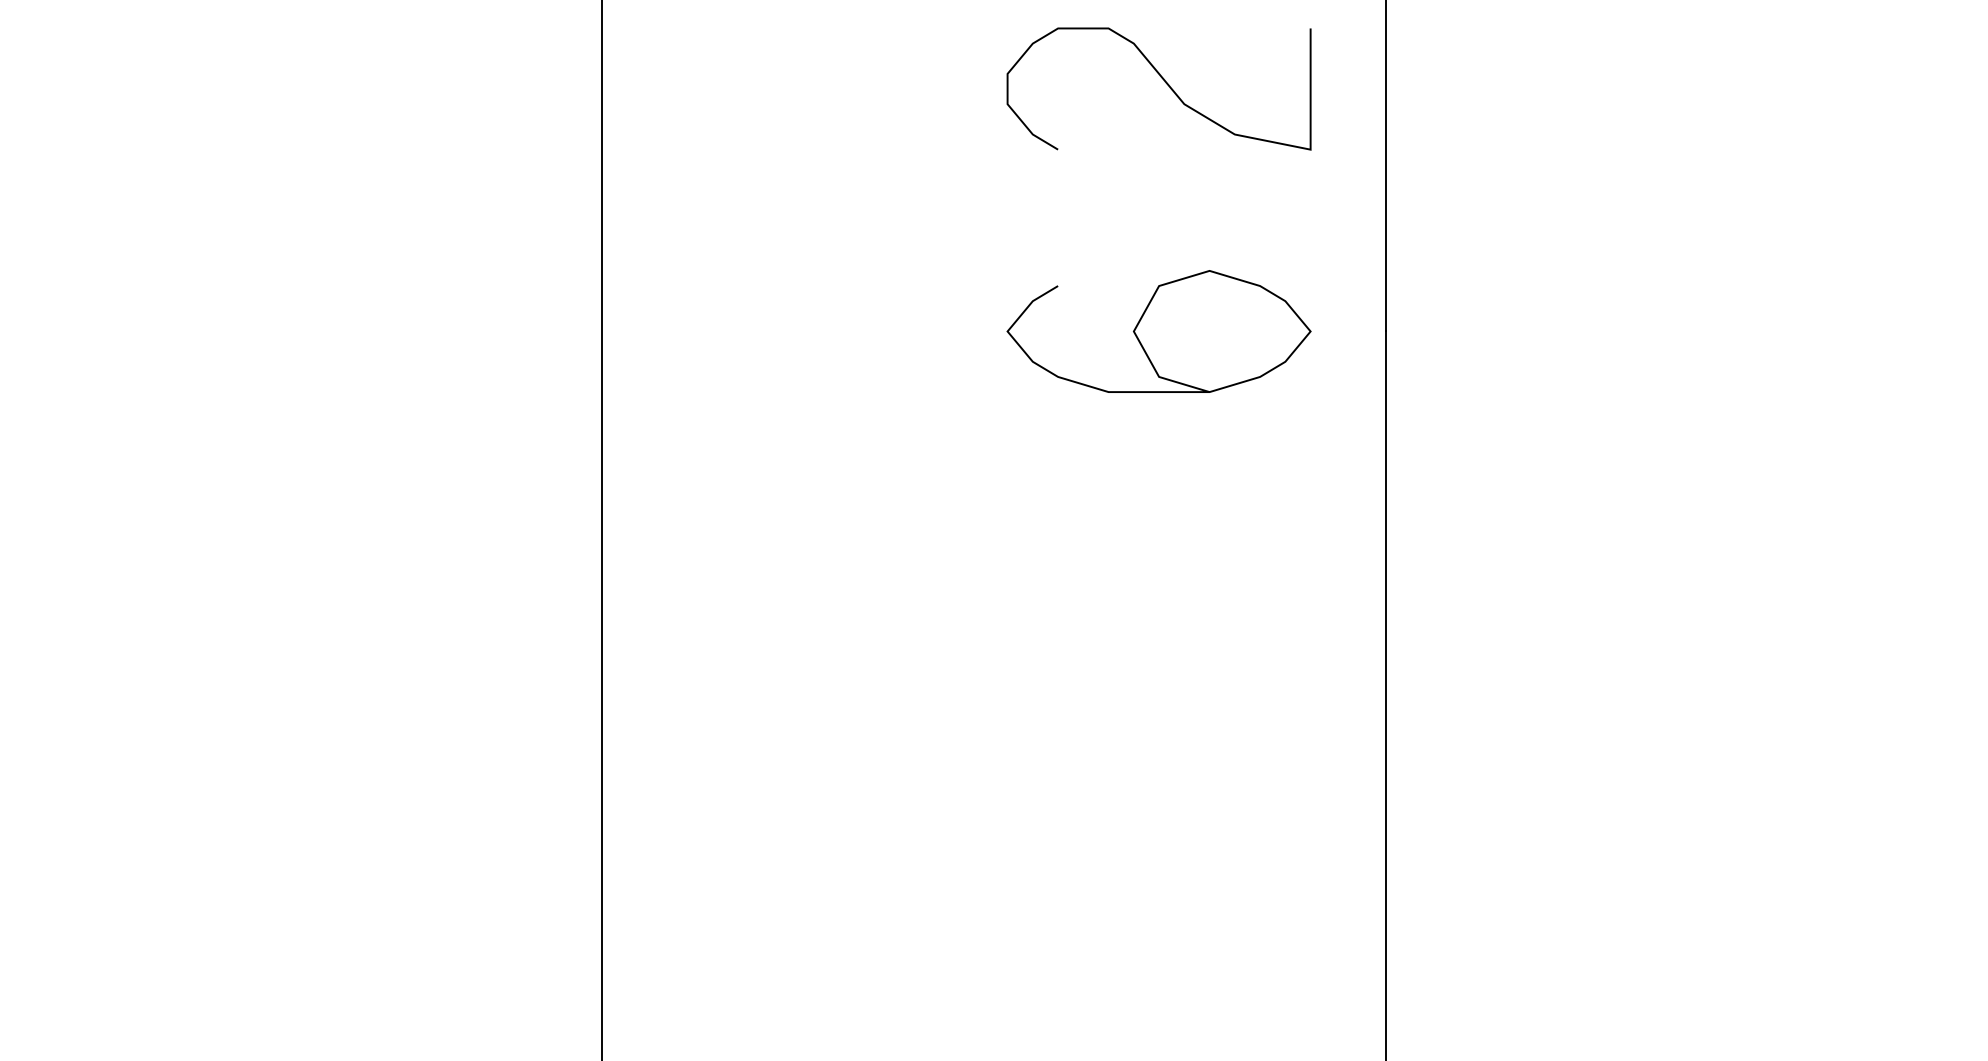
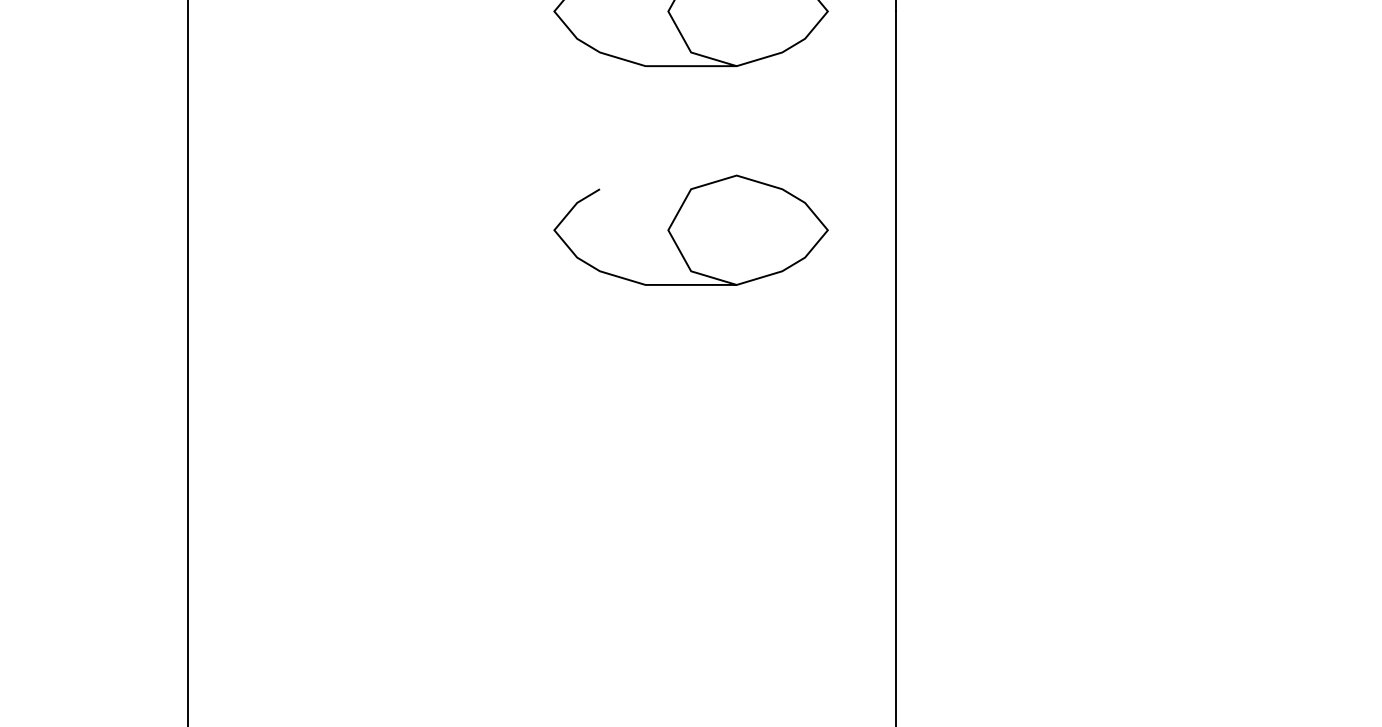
curve: (1140, 564) -> (674, 221), added

